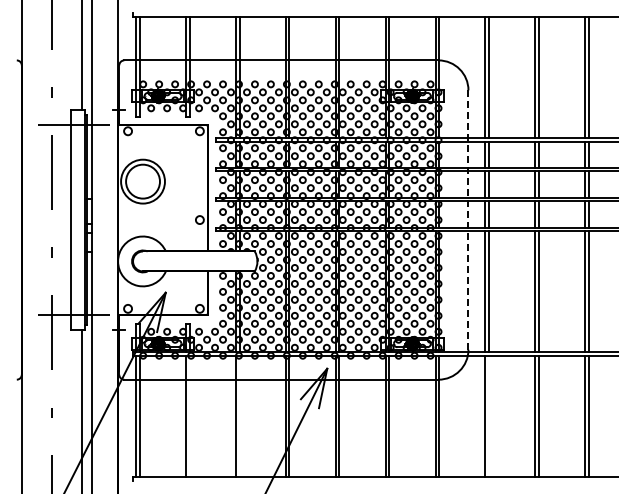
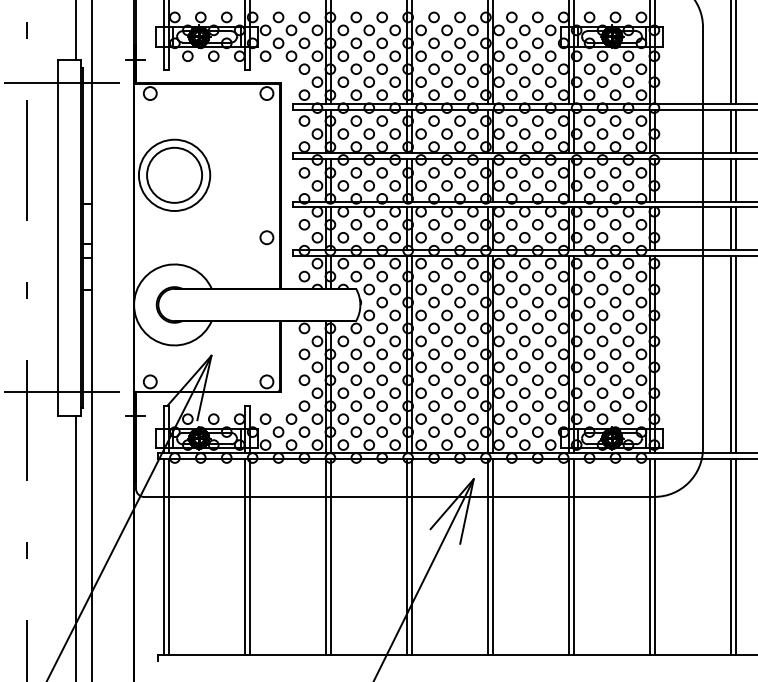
line: (468, 220) -> (703, 238), dashed -> solid
line: (189, 416) -> (250, 556), added
line: (239, 416) -> (331, 556), added
line: (489, 416) -> (737, 556), added

